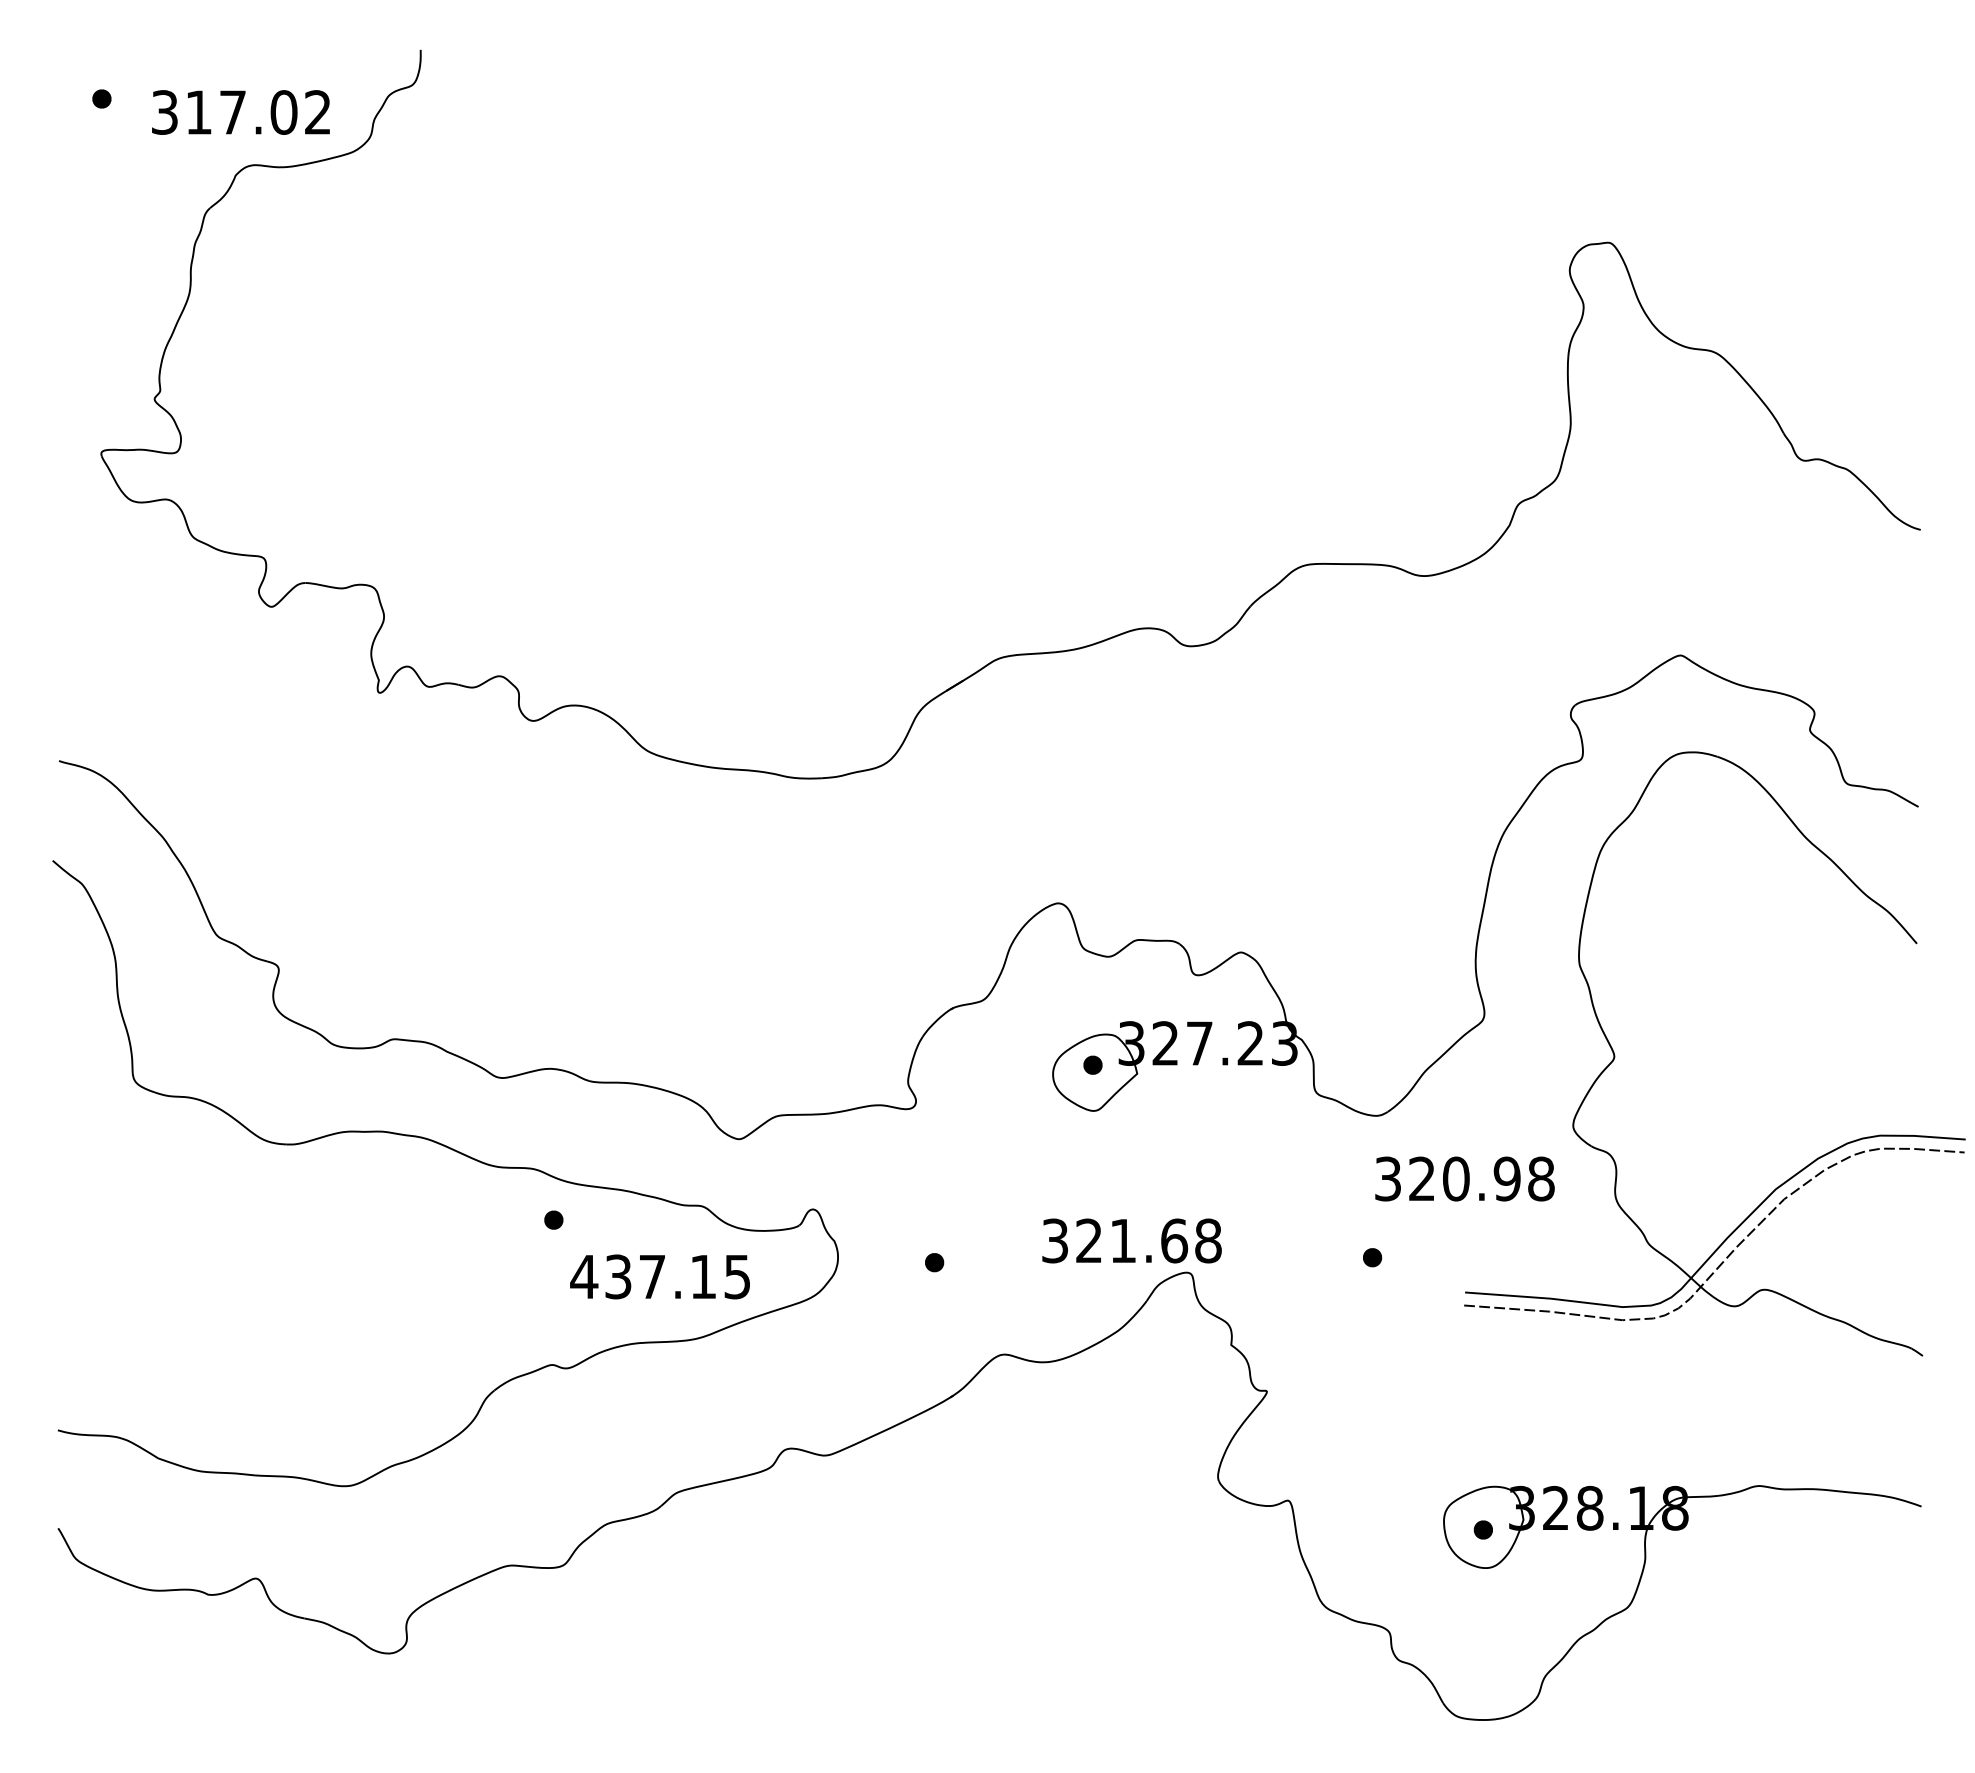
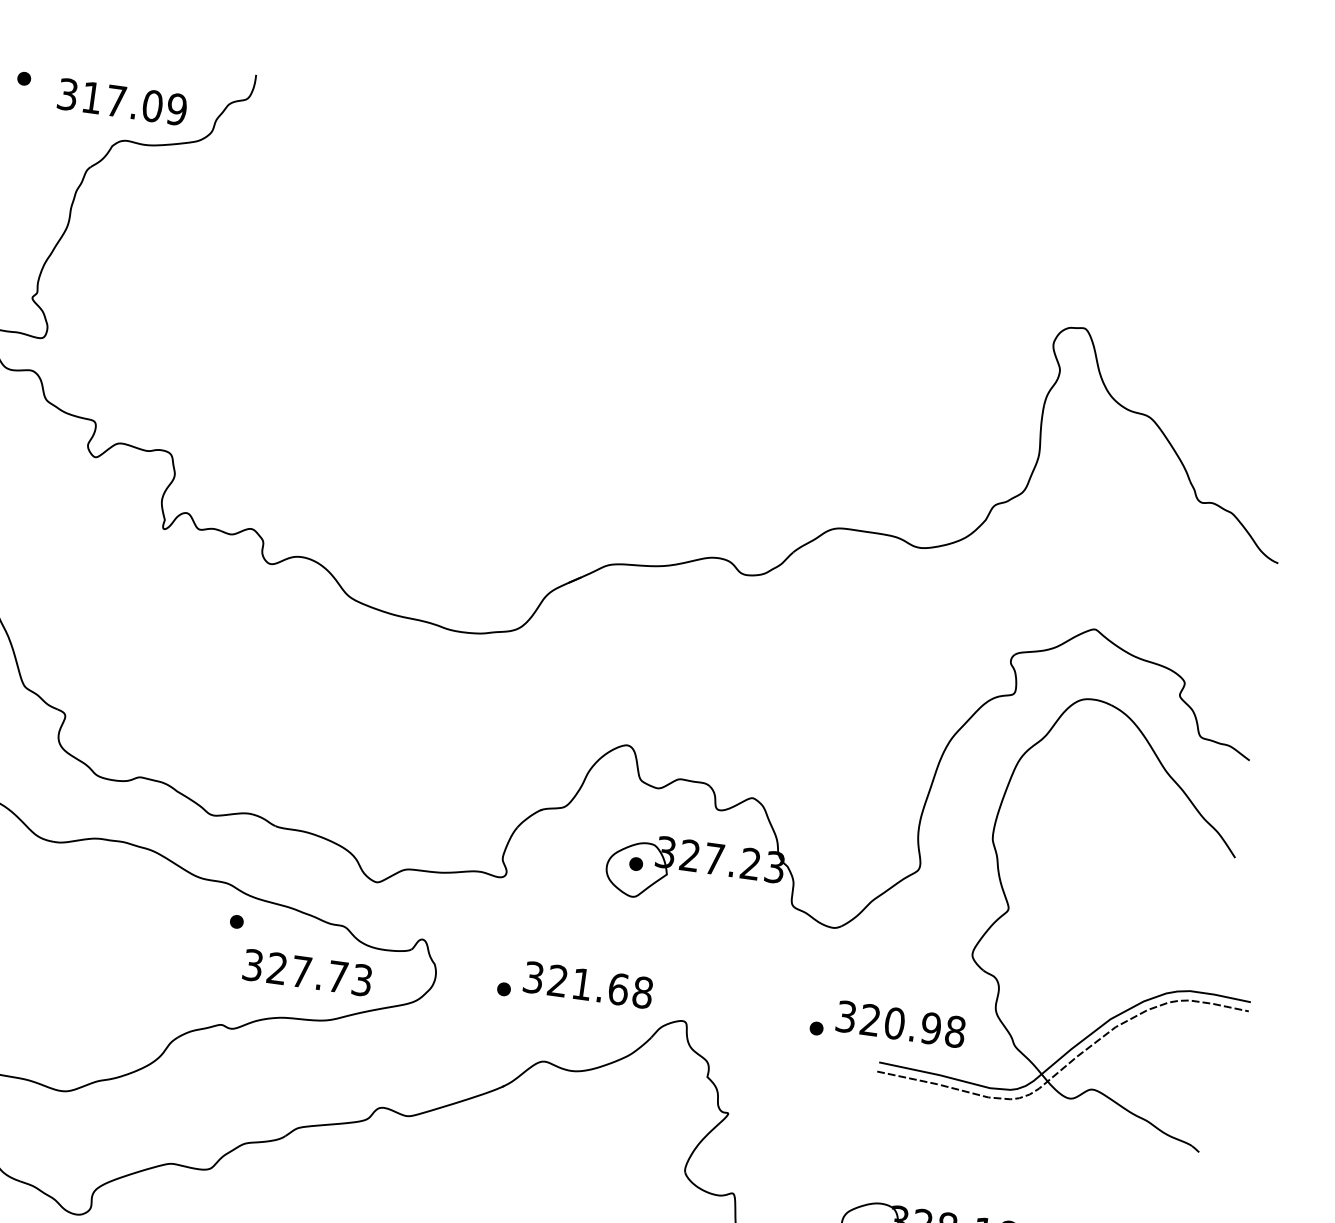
text: (317, 112) -> (176, 109), 317.02 -> 317.09
text: (1464, 1178) -> (900, 1023), moved
text: (1131, 1240) -> (588, 984), moved
text: (660, 1276) -> (307, 972), 437.15 -> 327.73

